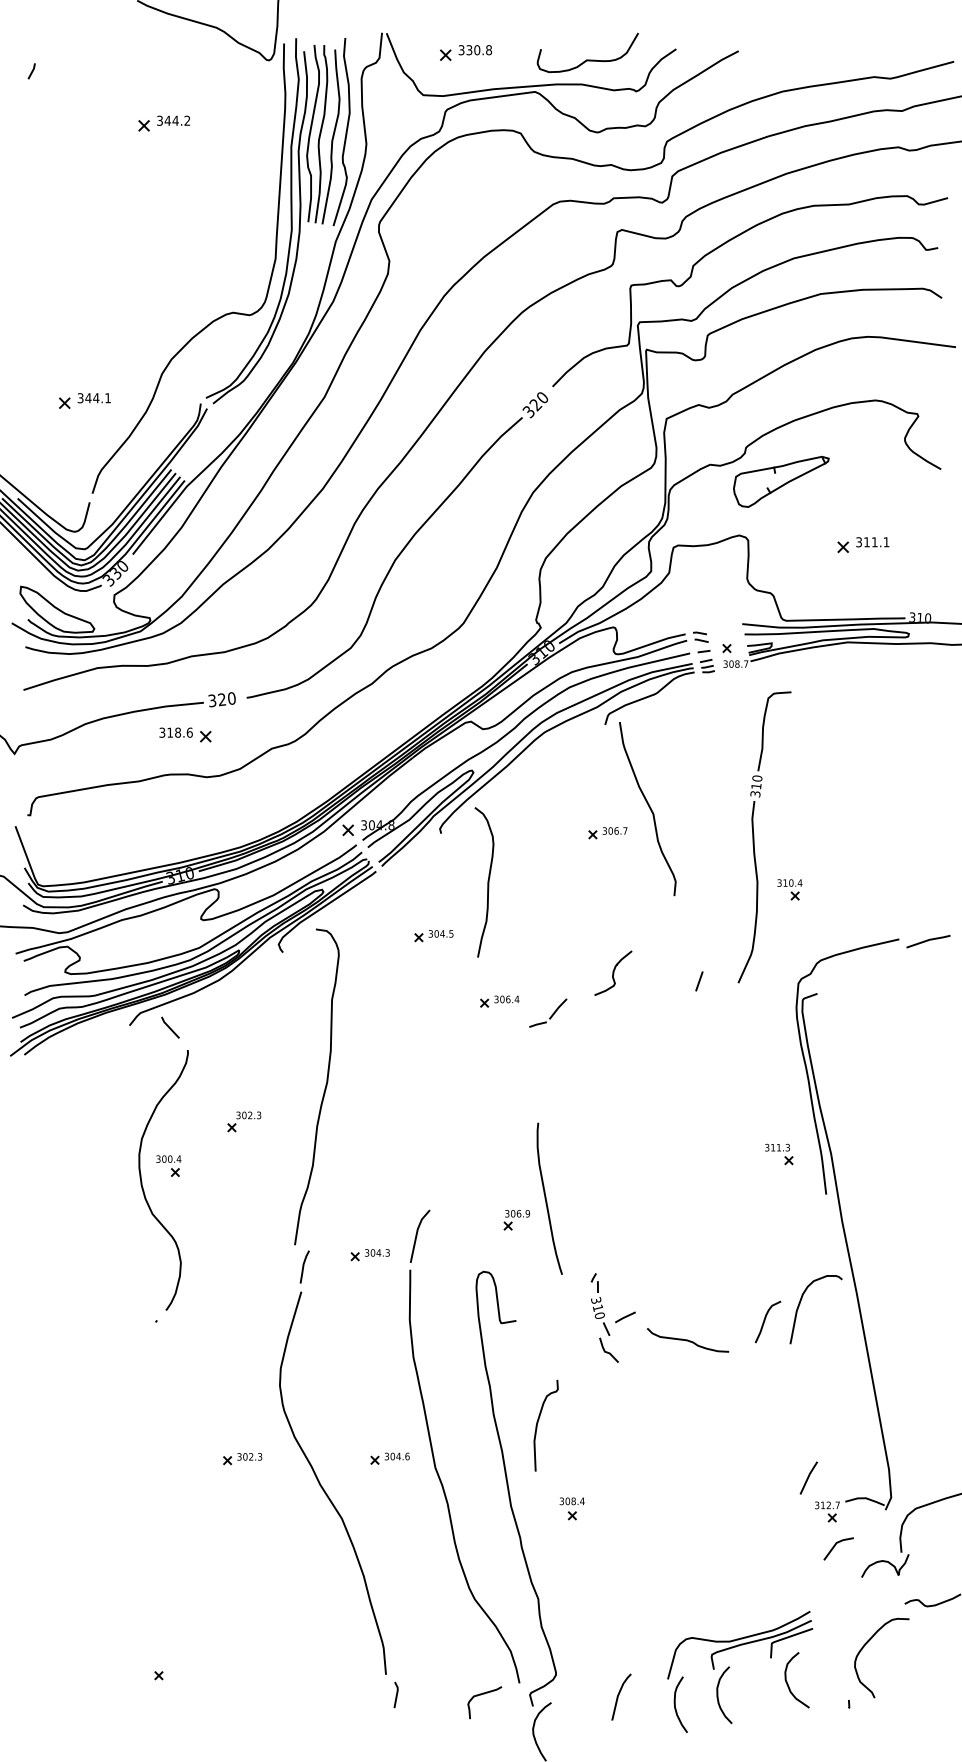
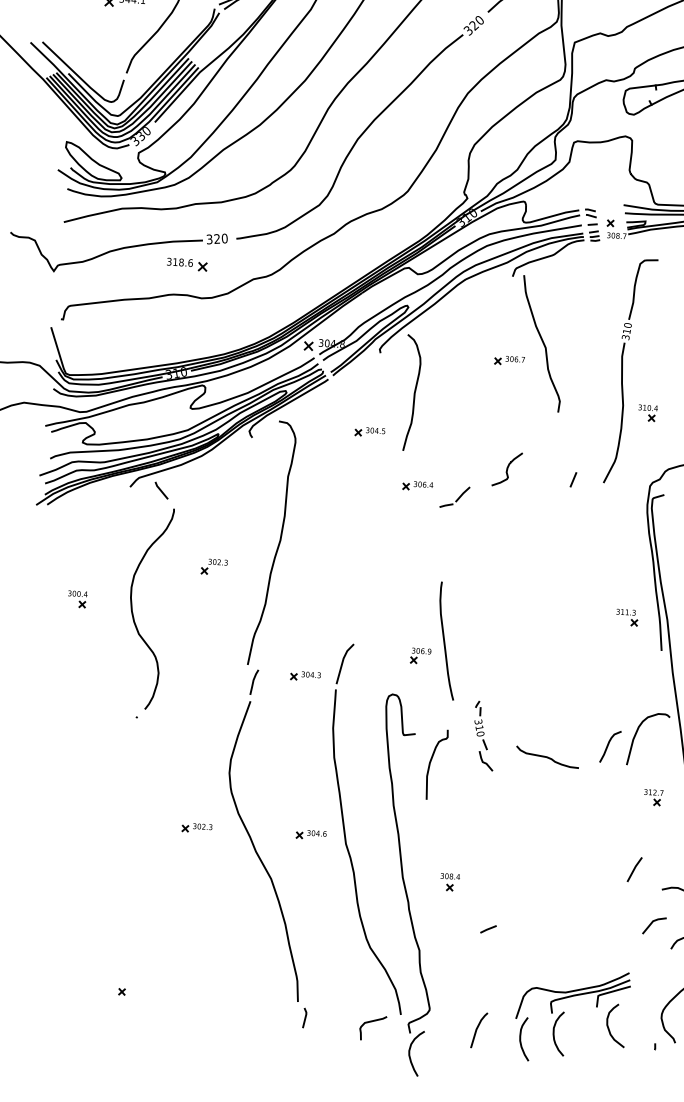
part: (168, 1165) -> (77, 598), moved
line: (625, 1317) -> (488, 929), moved
curve: (538, 1423) -> (431, 762), moved
part: (827, 1511) -> (653, 797), moved

